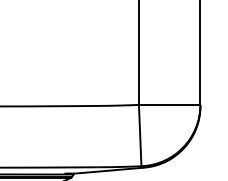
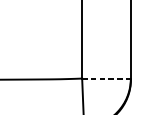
line: (169, 104) -> (106, 78), solid -> dashed

